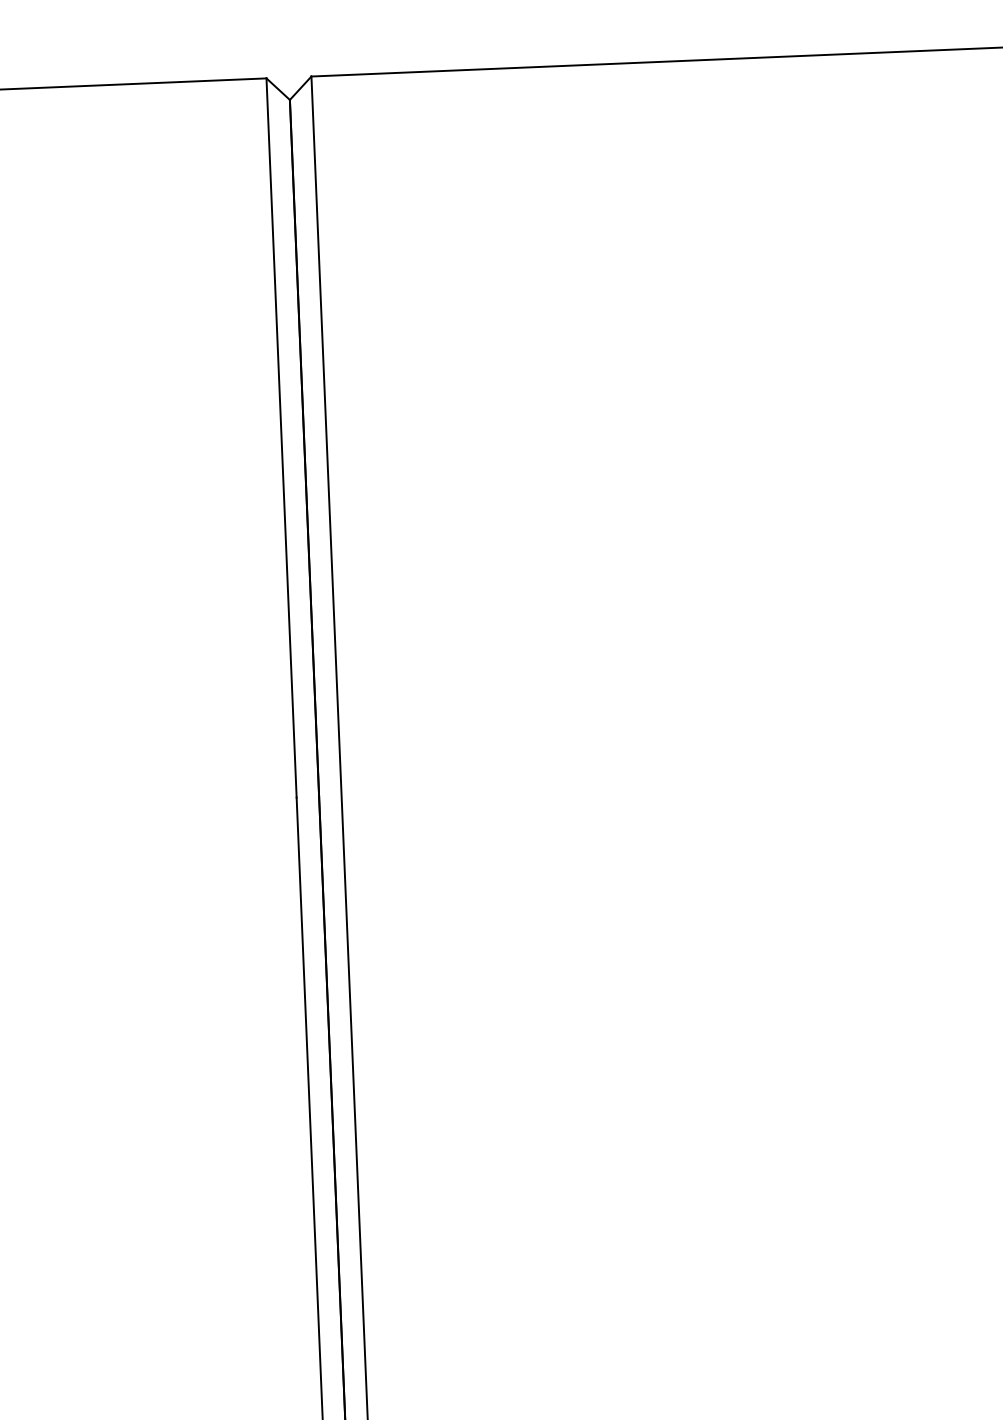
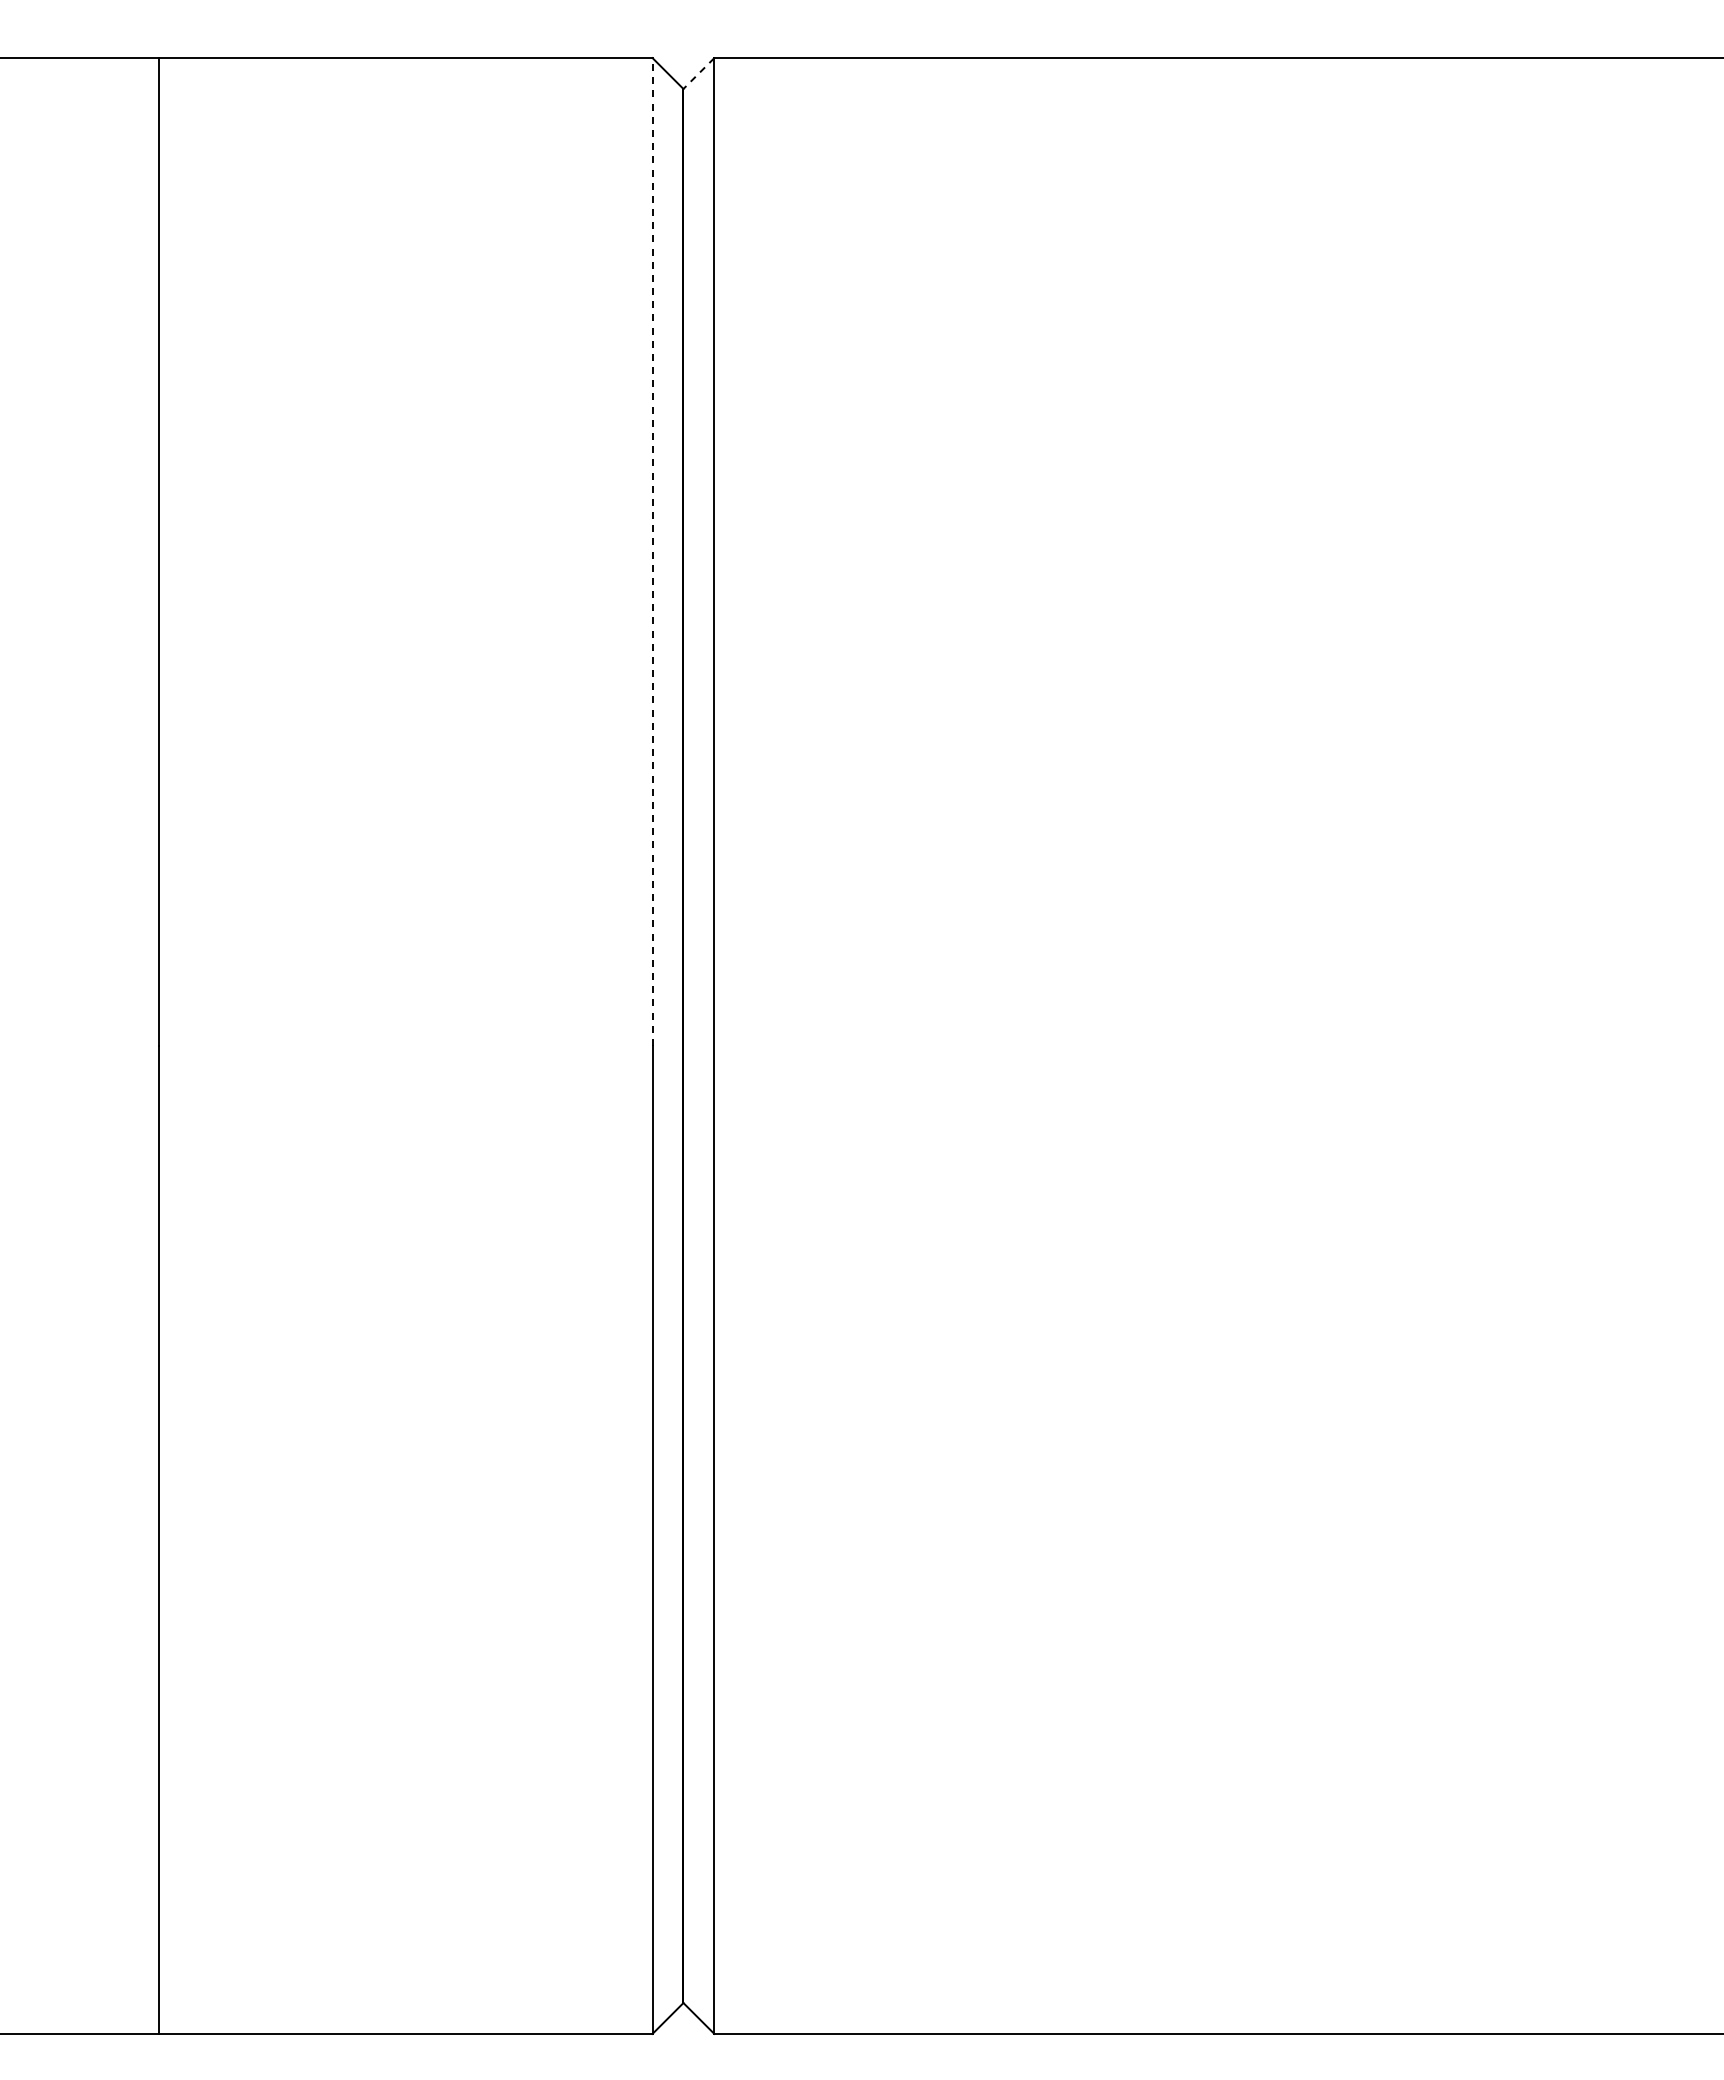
line: (300, 88) -> (698, 73), solid -> dashed
line: (281, 438) -> (652, 552), solid -> dashed

